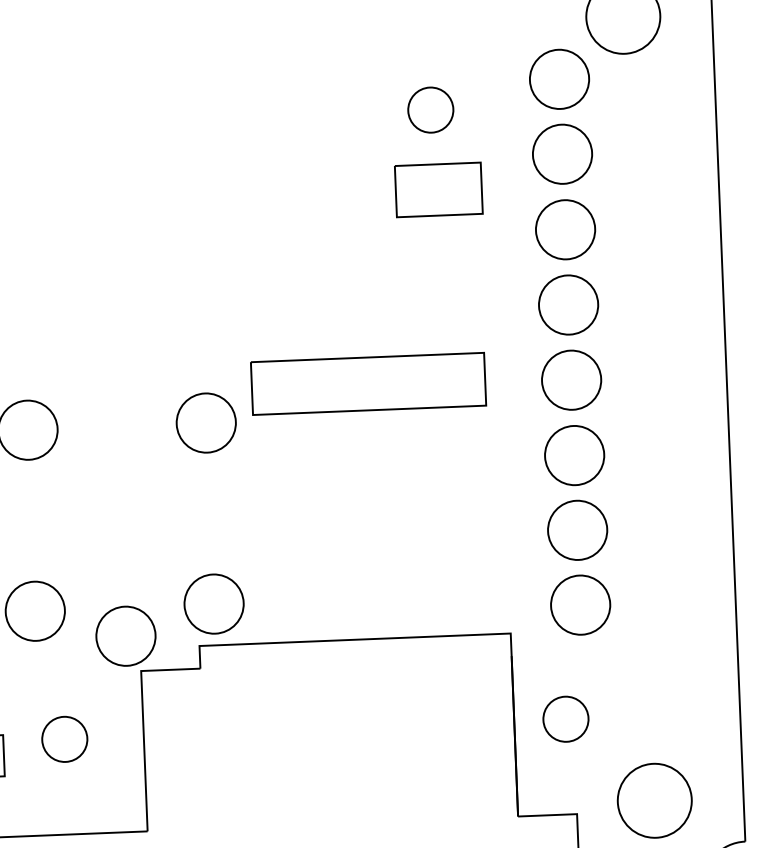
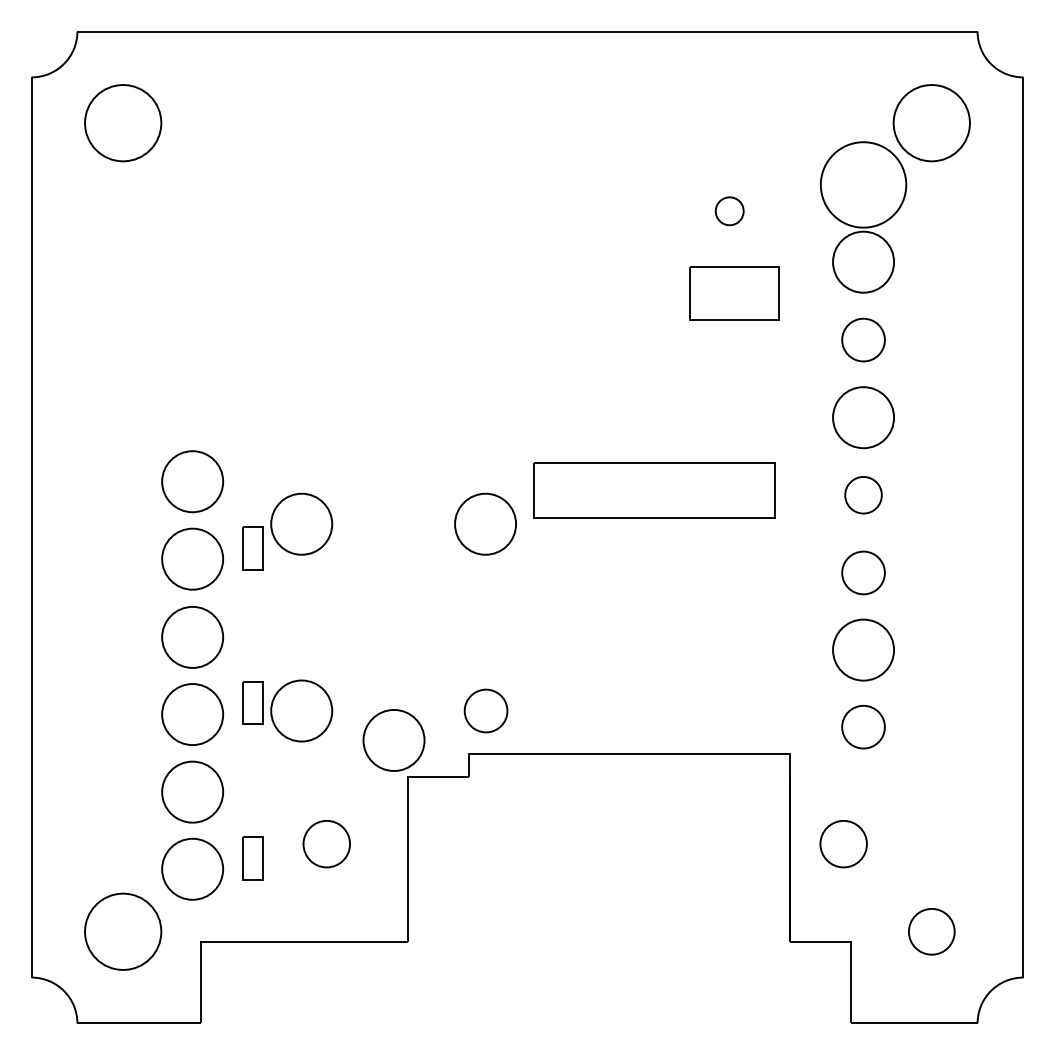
circle: (559, 78) -> (863, 184), size x1.4
circle: (430, 110) -> (729, 211), size x0.6
circle: (565, 229) -> (863, 339), size x0.7
circle: (571, 379) -> (863, 494), size x0.6
circle: (574, 455) -> (863, 572), size x0.7
circle: (213, 603) -> (485, 710), size x0.7
circle: (580, 604) -> (863, 726), size x0.7
circle: (654, 800) -> (931, 931), size x0.6

